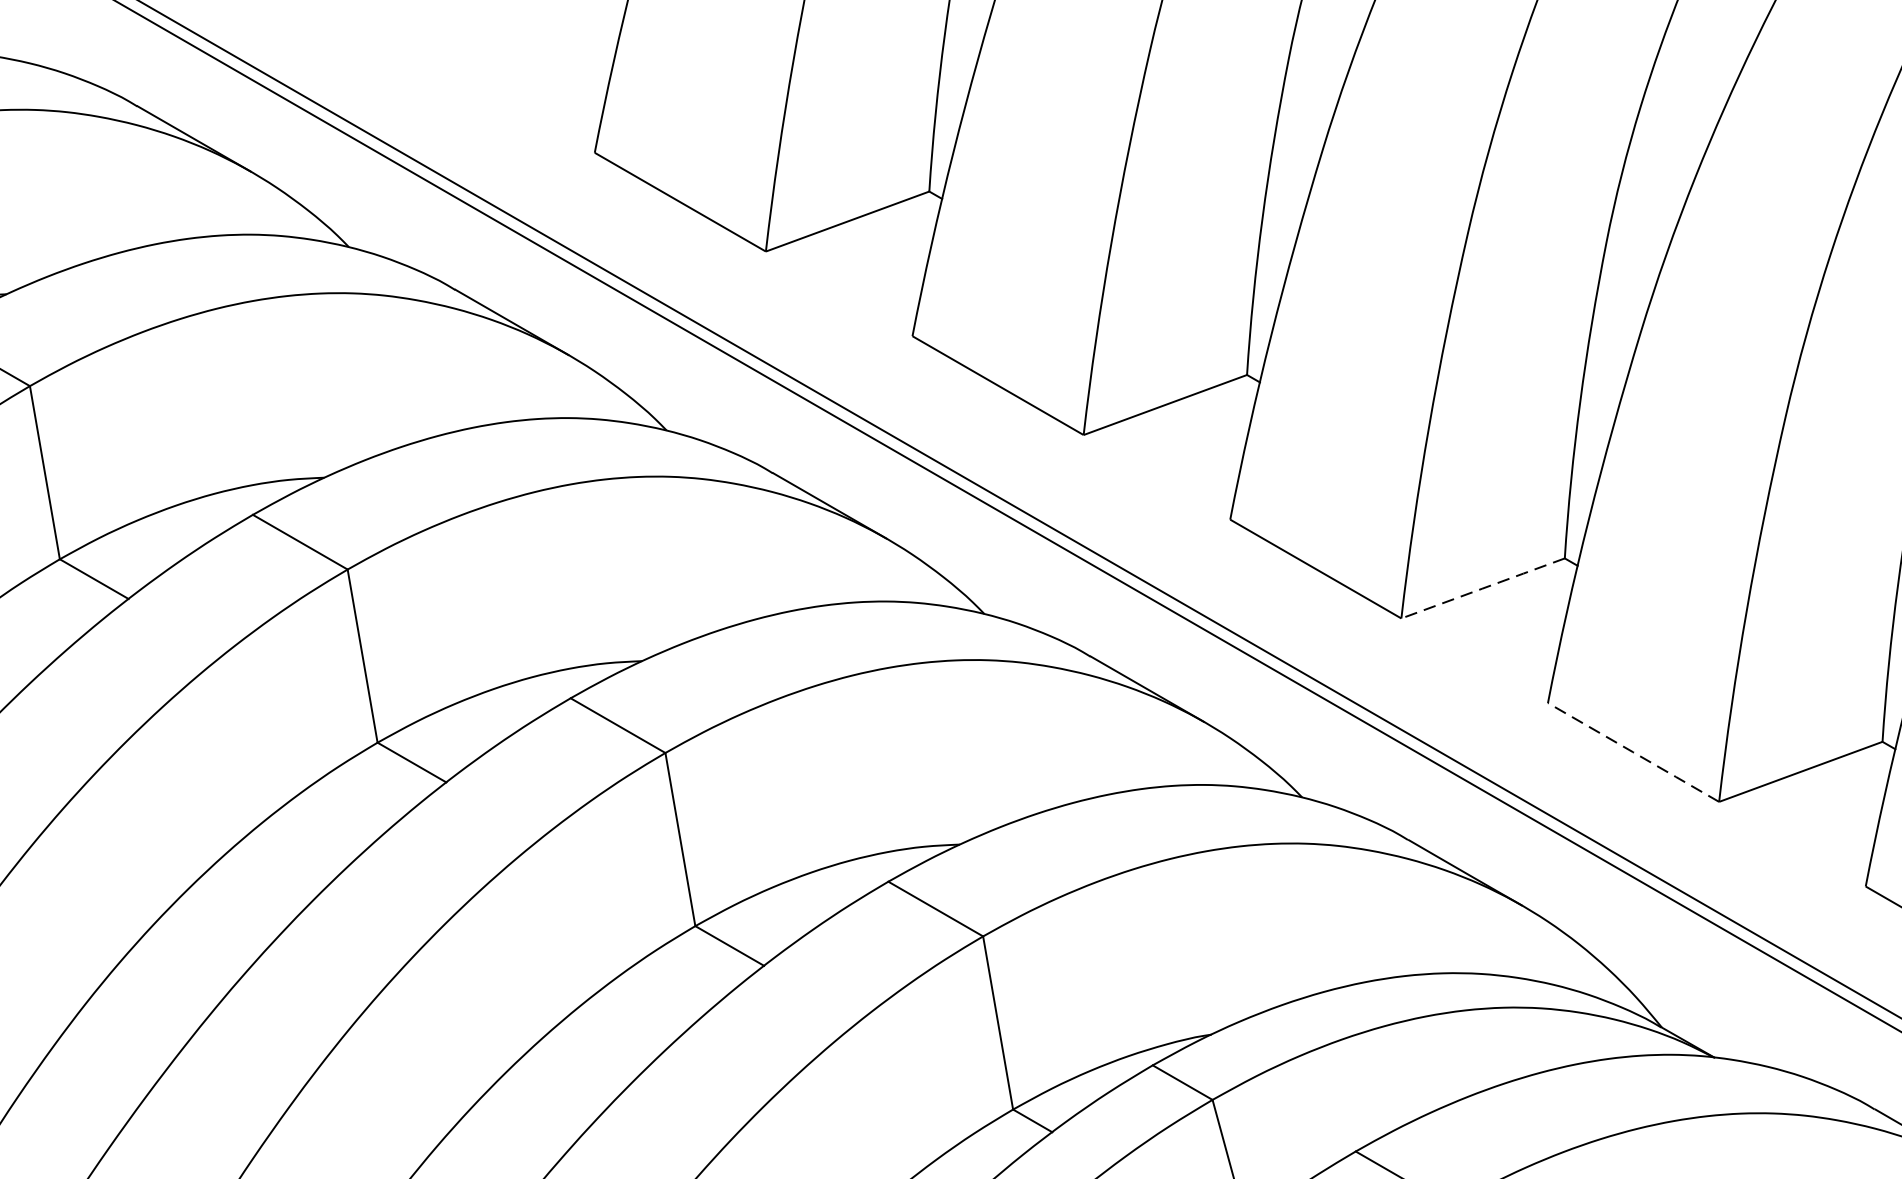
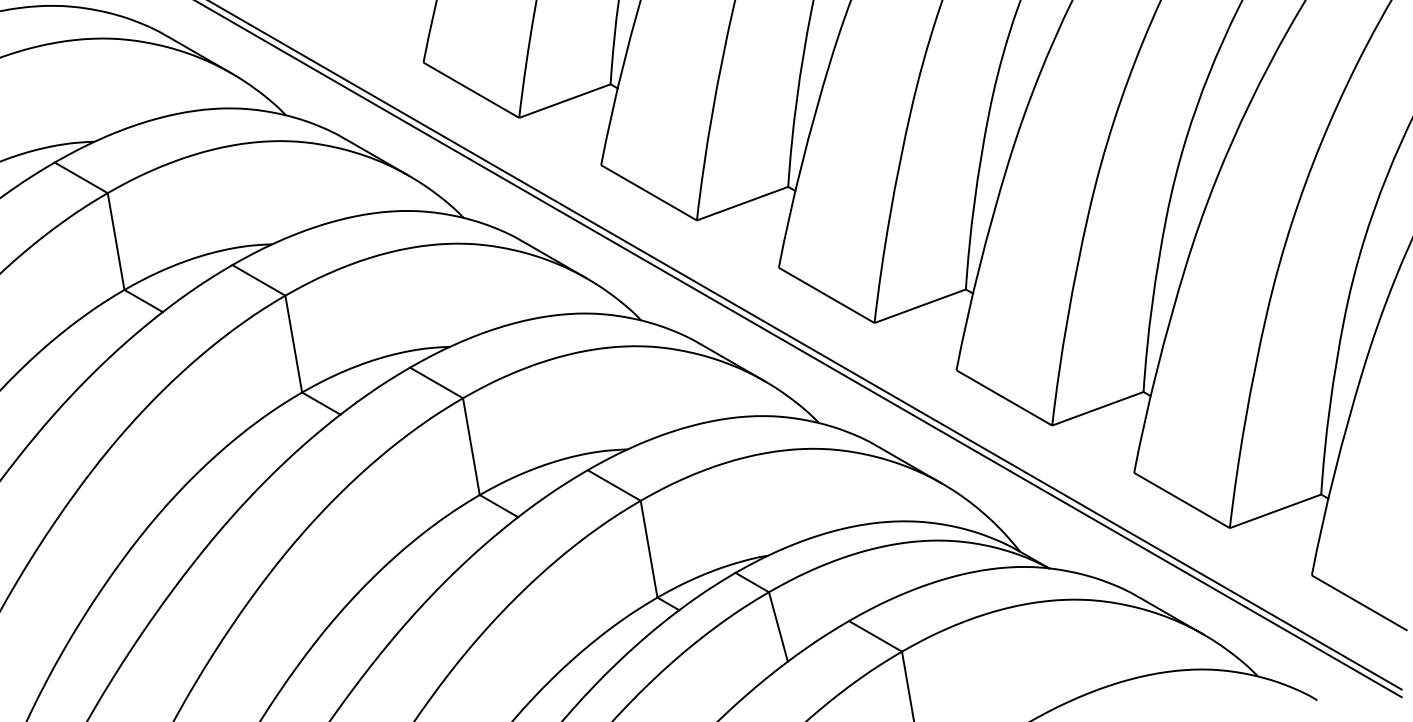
line: (1481, 588) -> (919, 306), dashed -> solid
line: (1633, 751) -> (1004, 397), dashed -> solid

